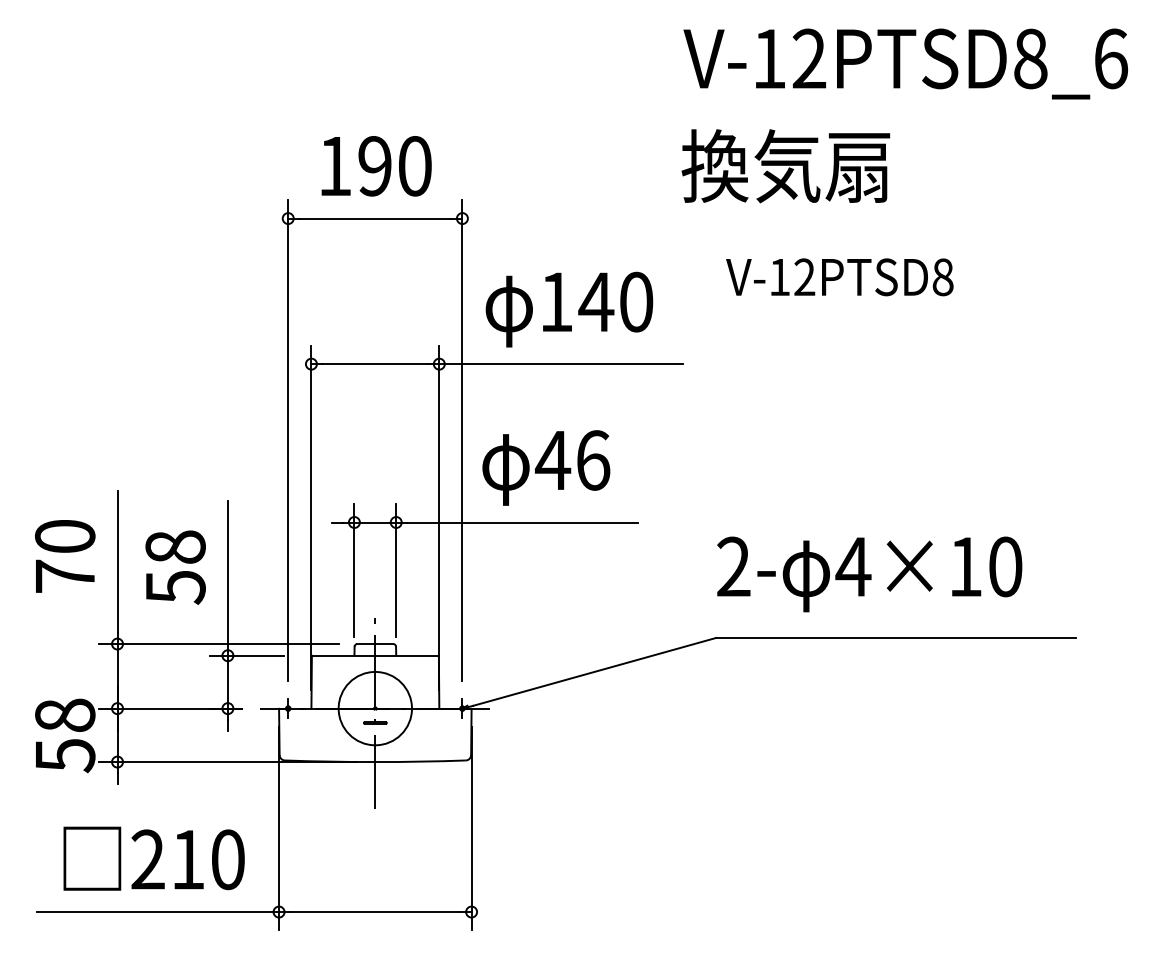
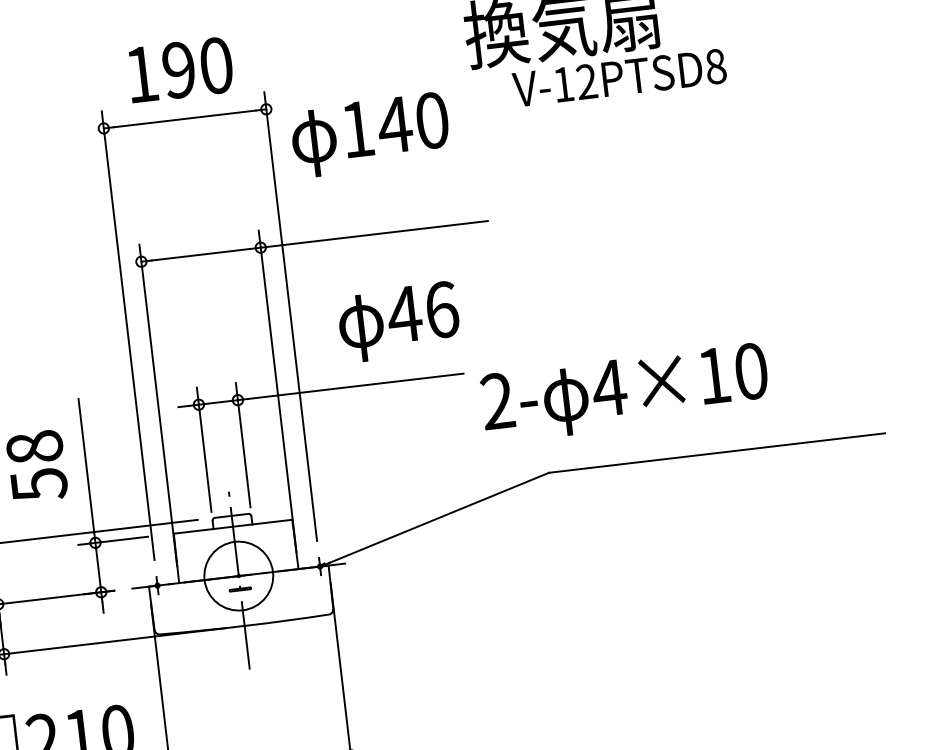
text: (839, 277) -> (619, 78), moved
text: (569, 309) -> (370, 134), moved
text: (546, 467) -> (399, 321), moved
text: (869, 574) -> (625, 393), moved

